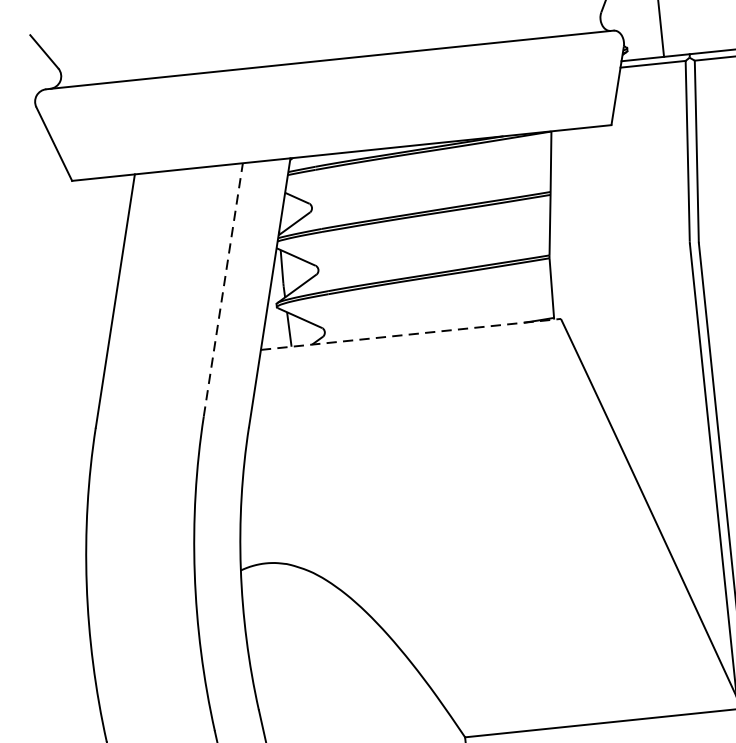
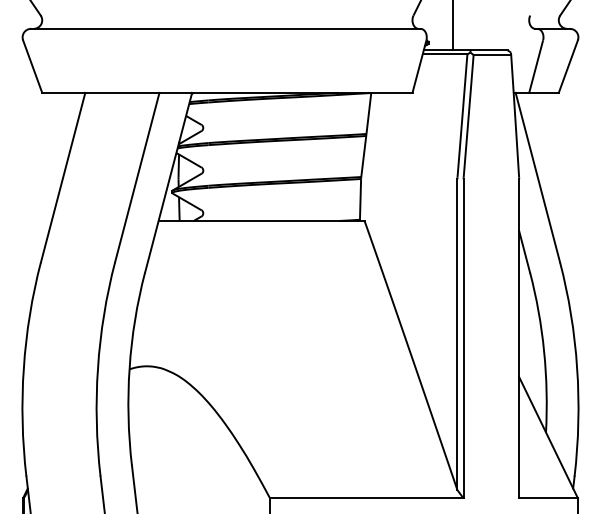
line: (223, 289) -> (137, 177), dashed -> solid
line: (410, 333) -> (261, 220), dashed -> solid

